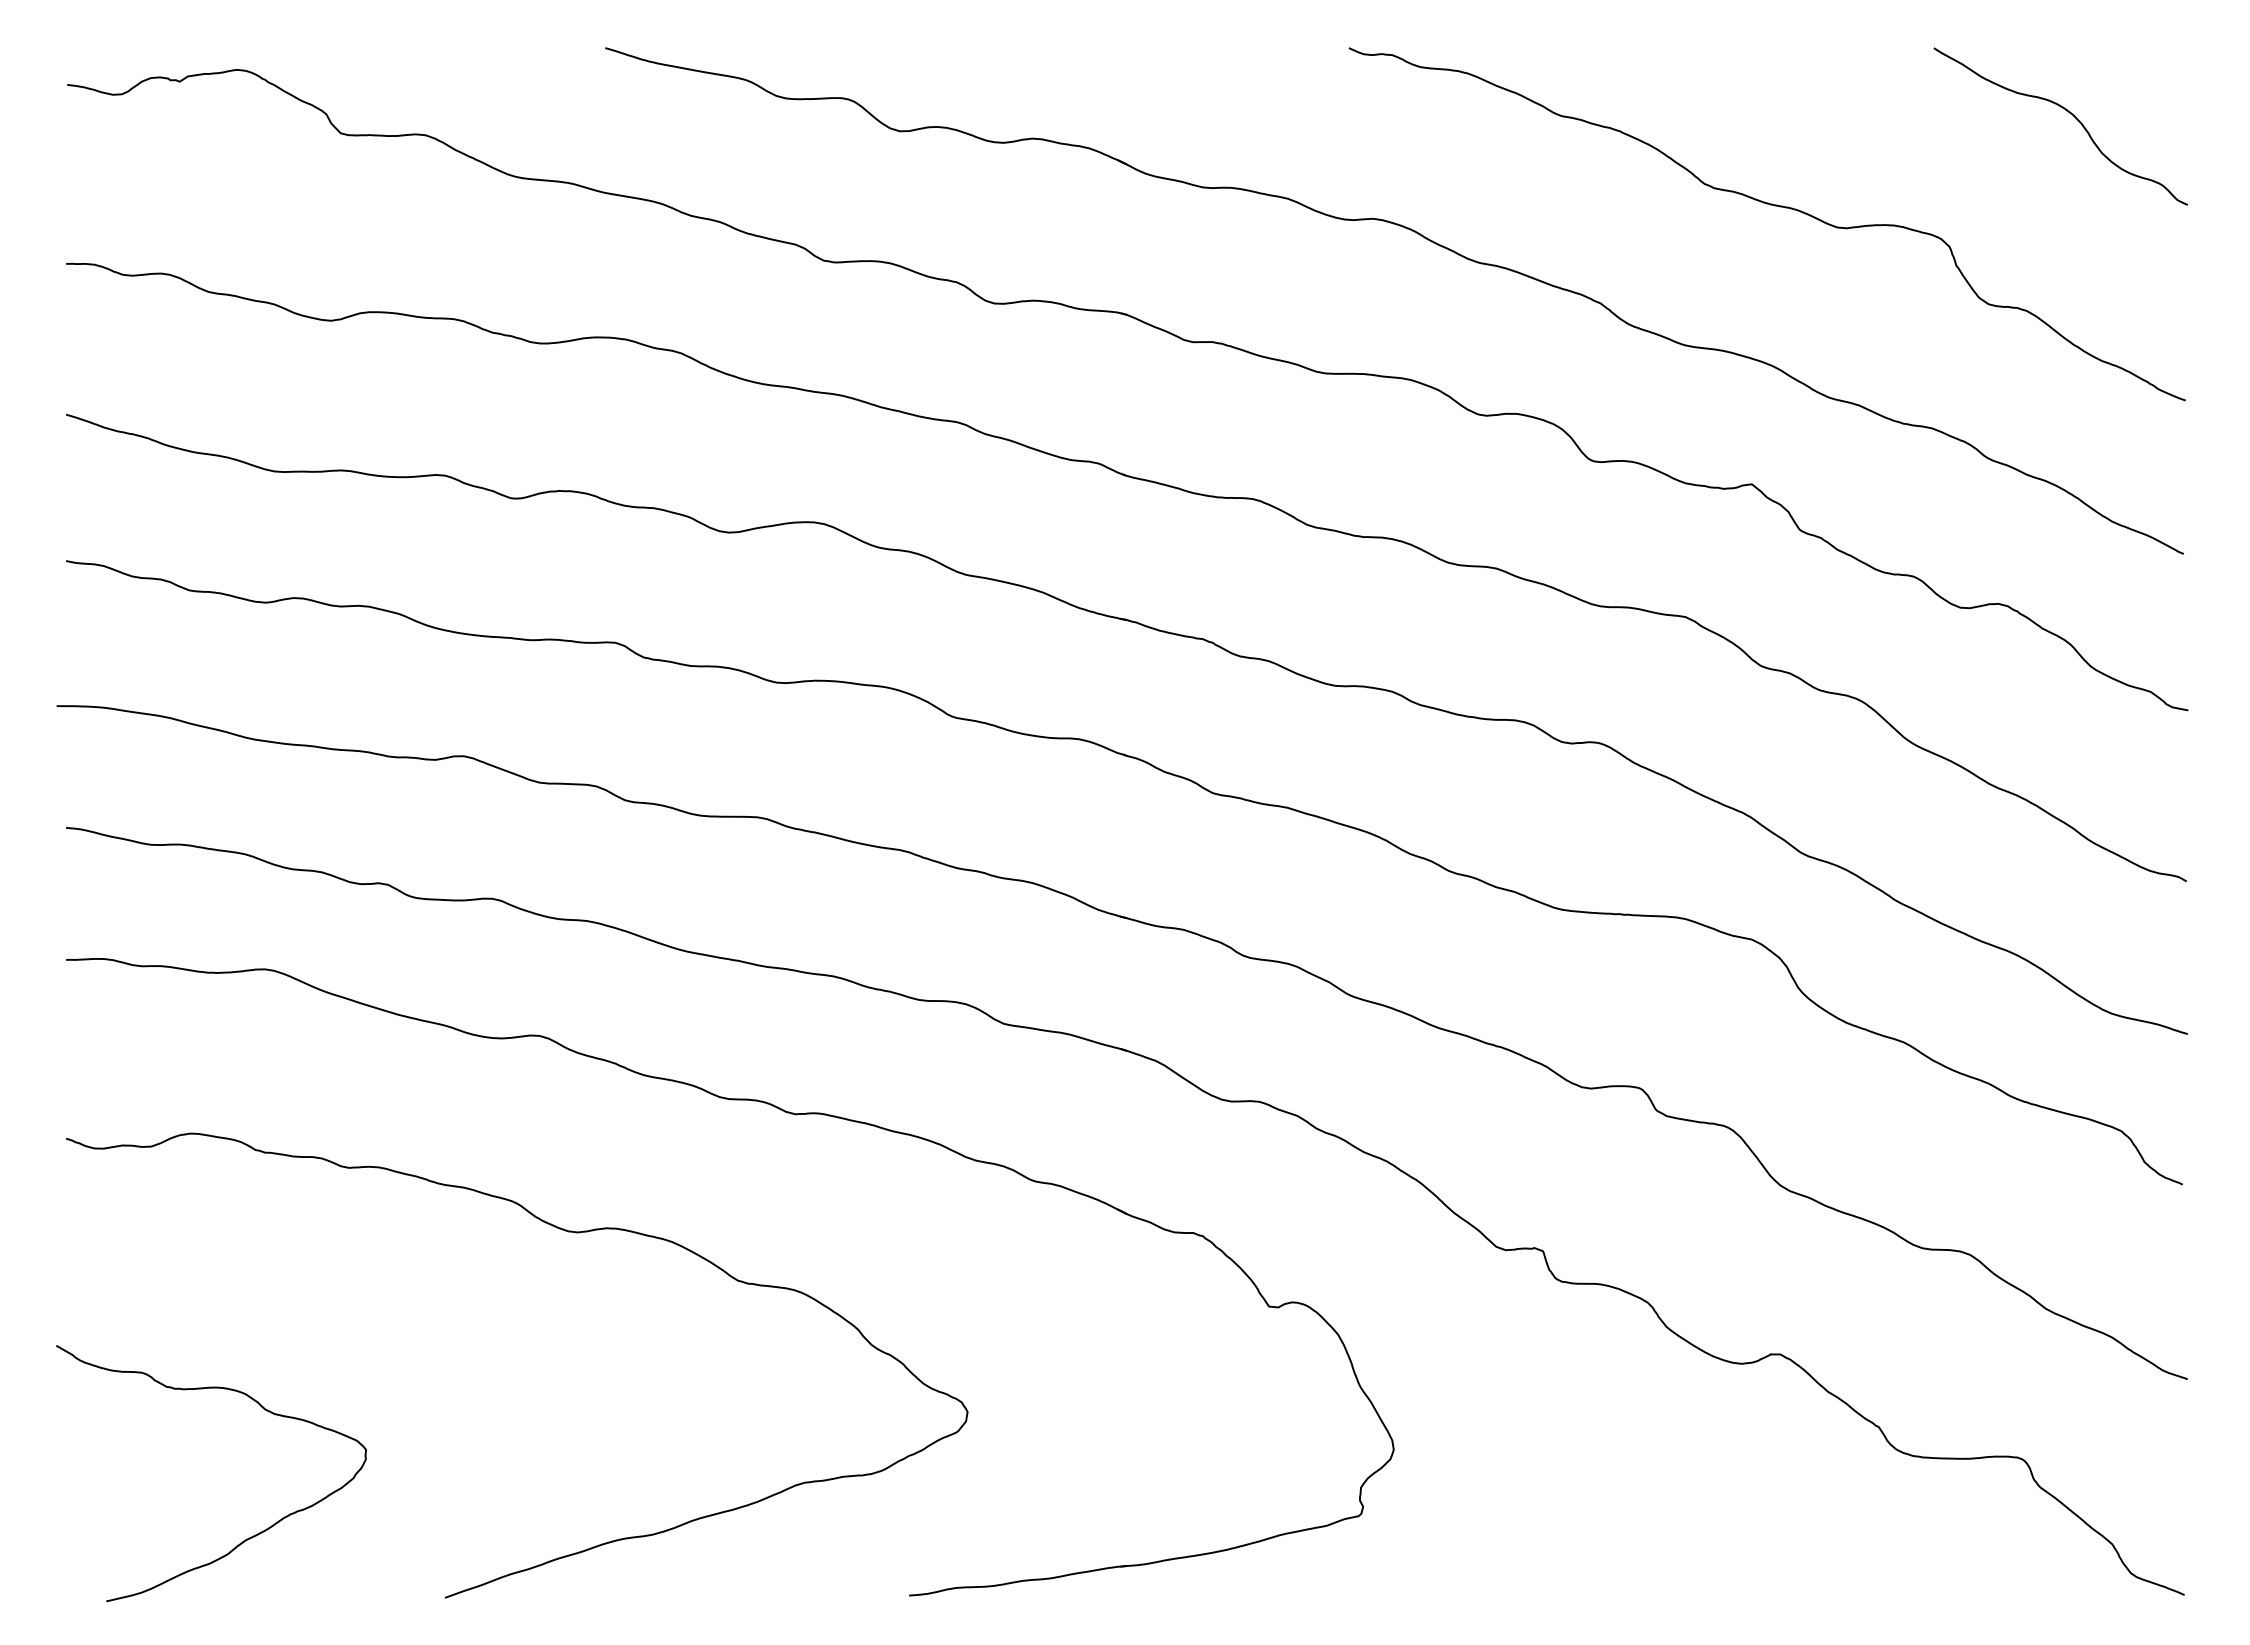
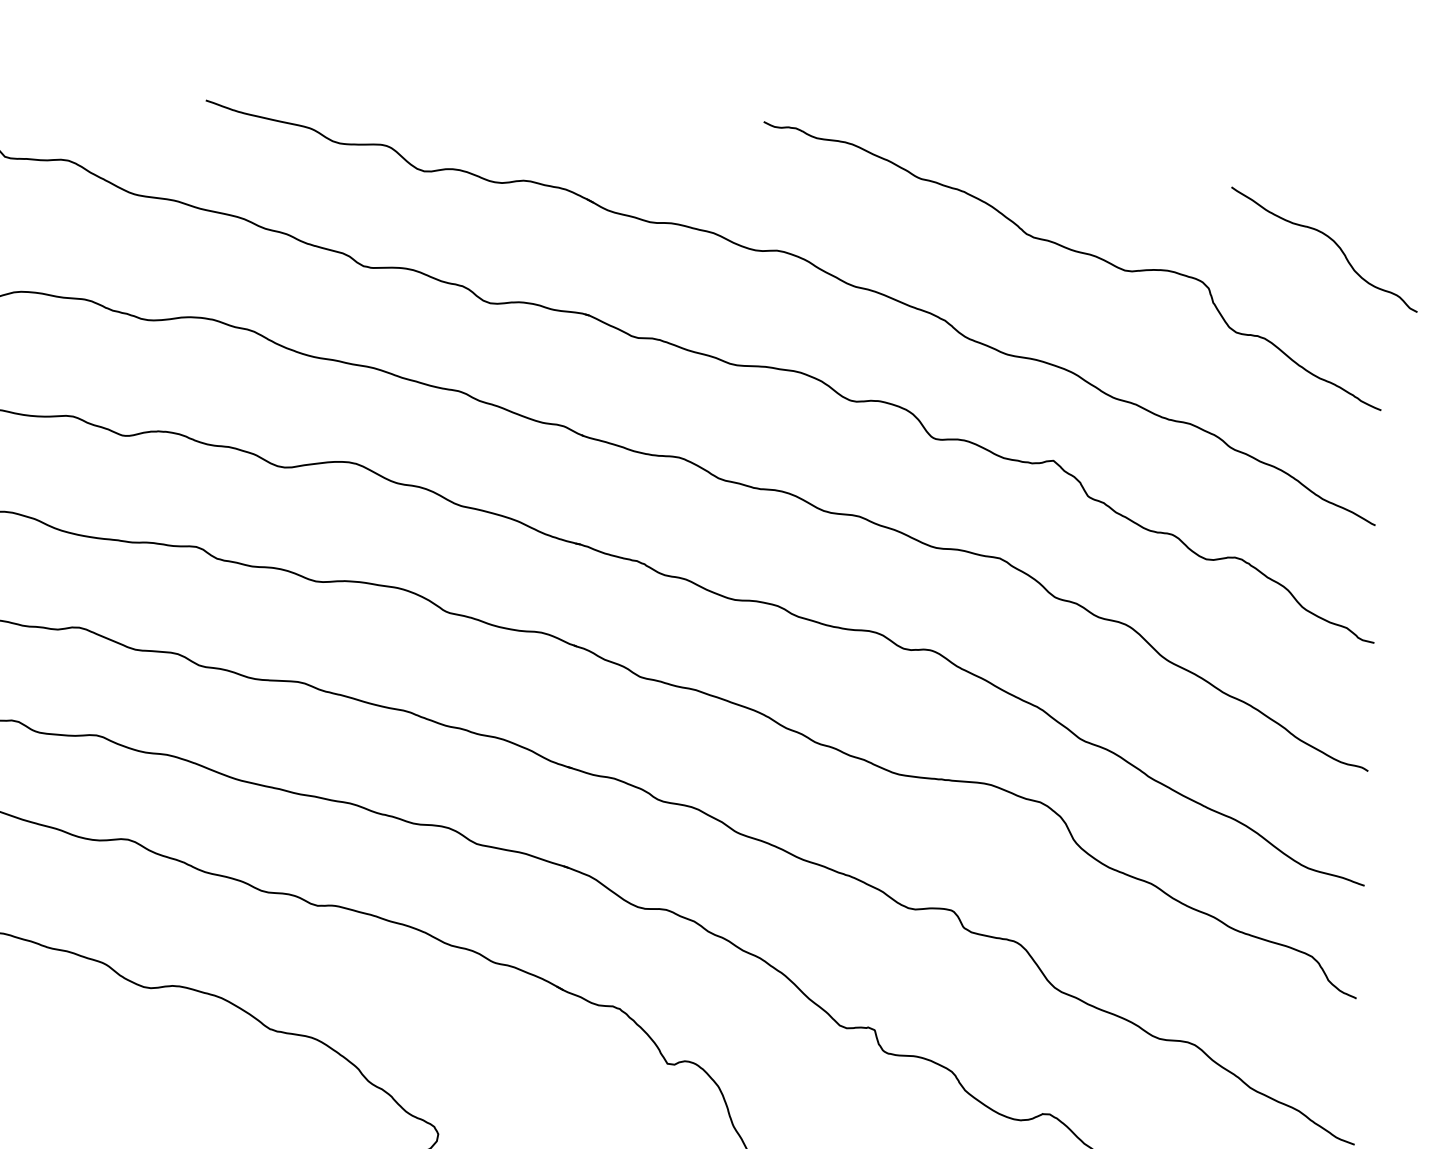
curve: (2070, 114) -> (1332, 240), moved

